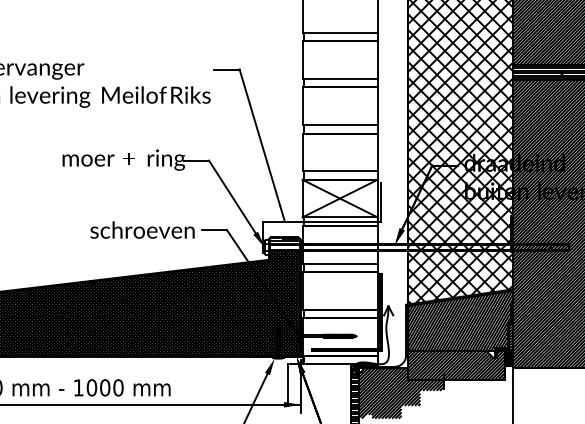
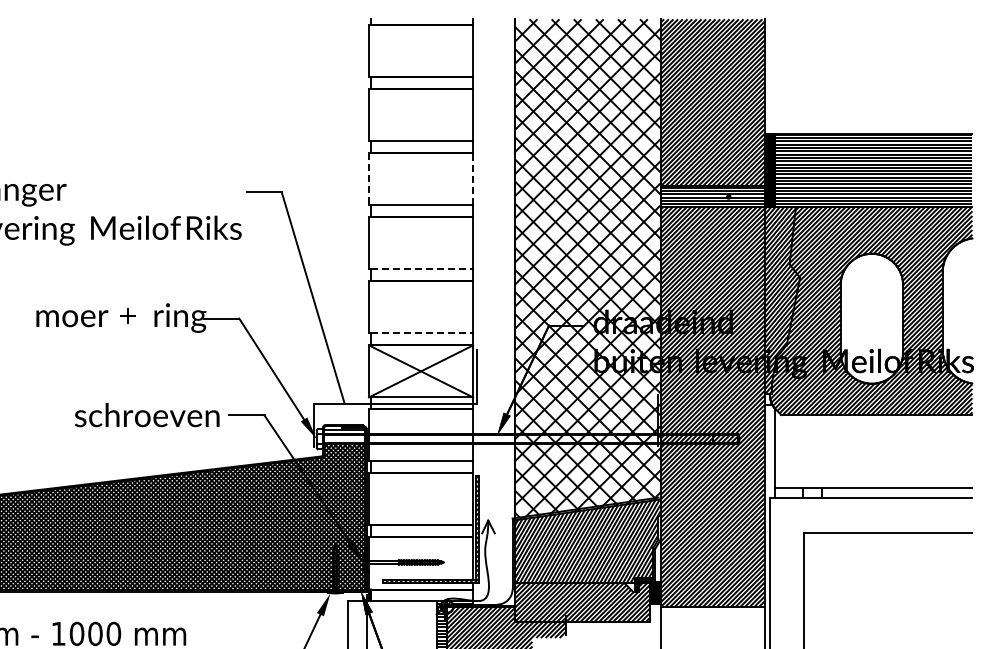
line: (377, 59) -> (473, 178), solid -> dashed
line: (302, 60) -> (369, 179), solid -> dashed
line: (341, 125) -> (422, 269), solid -> dashed
line: (341, 171) -> (422, 333), solid -> dashed
hatch: (504, 335) -> (648, 561), removed

